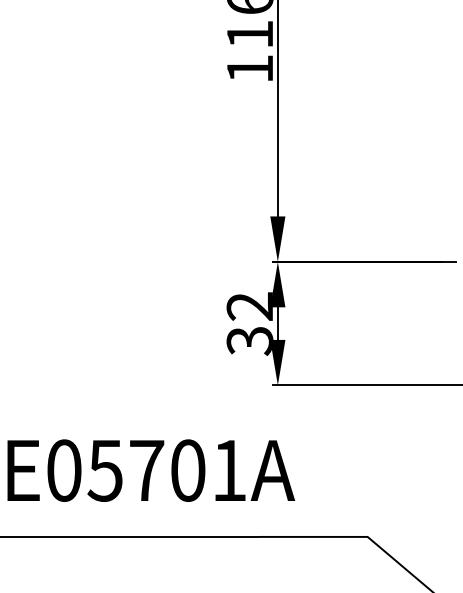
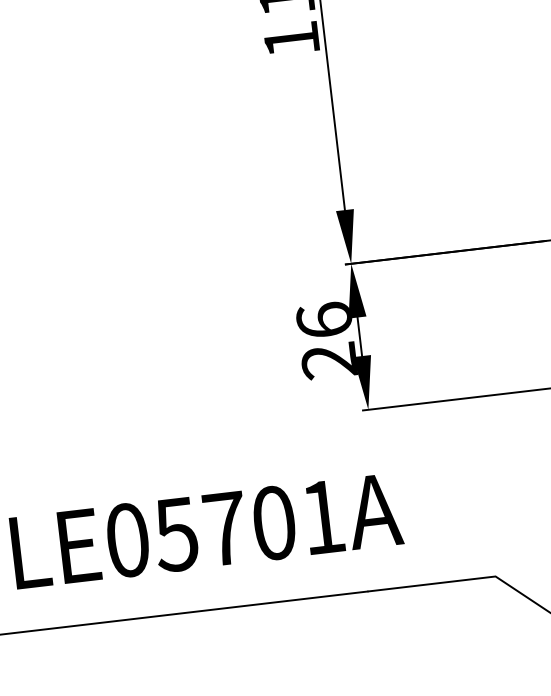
text: (249, 323) -> (326, 340), 32 -> 26

